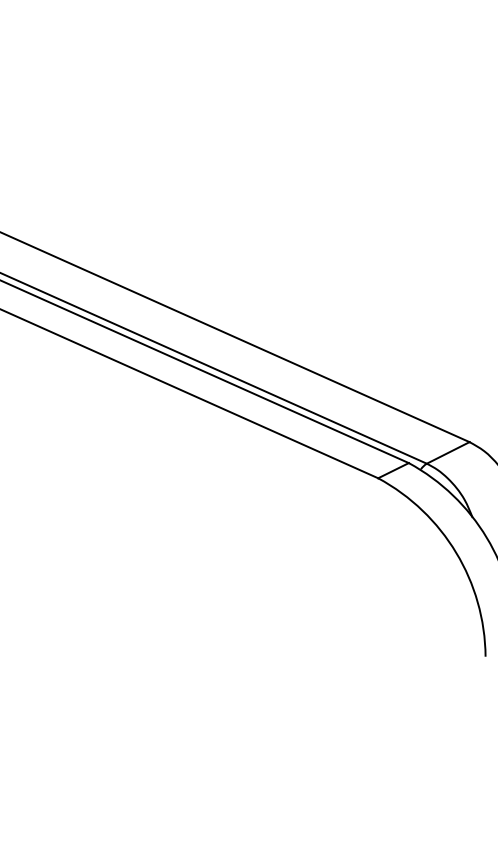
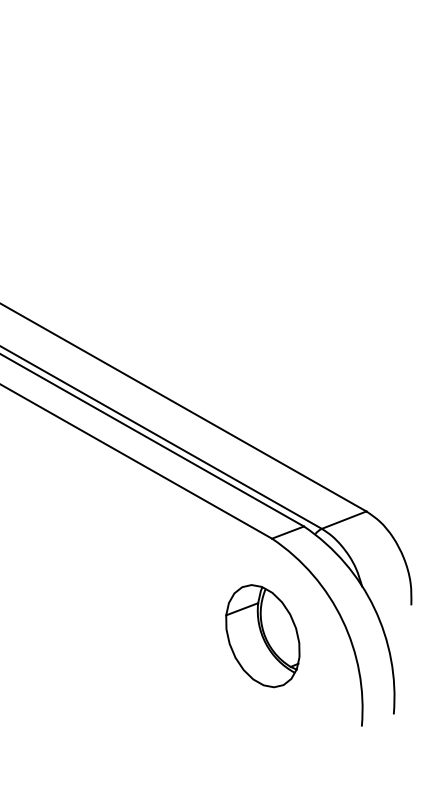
part: (377, 575) -> (262, 635), added

